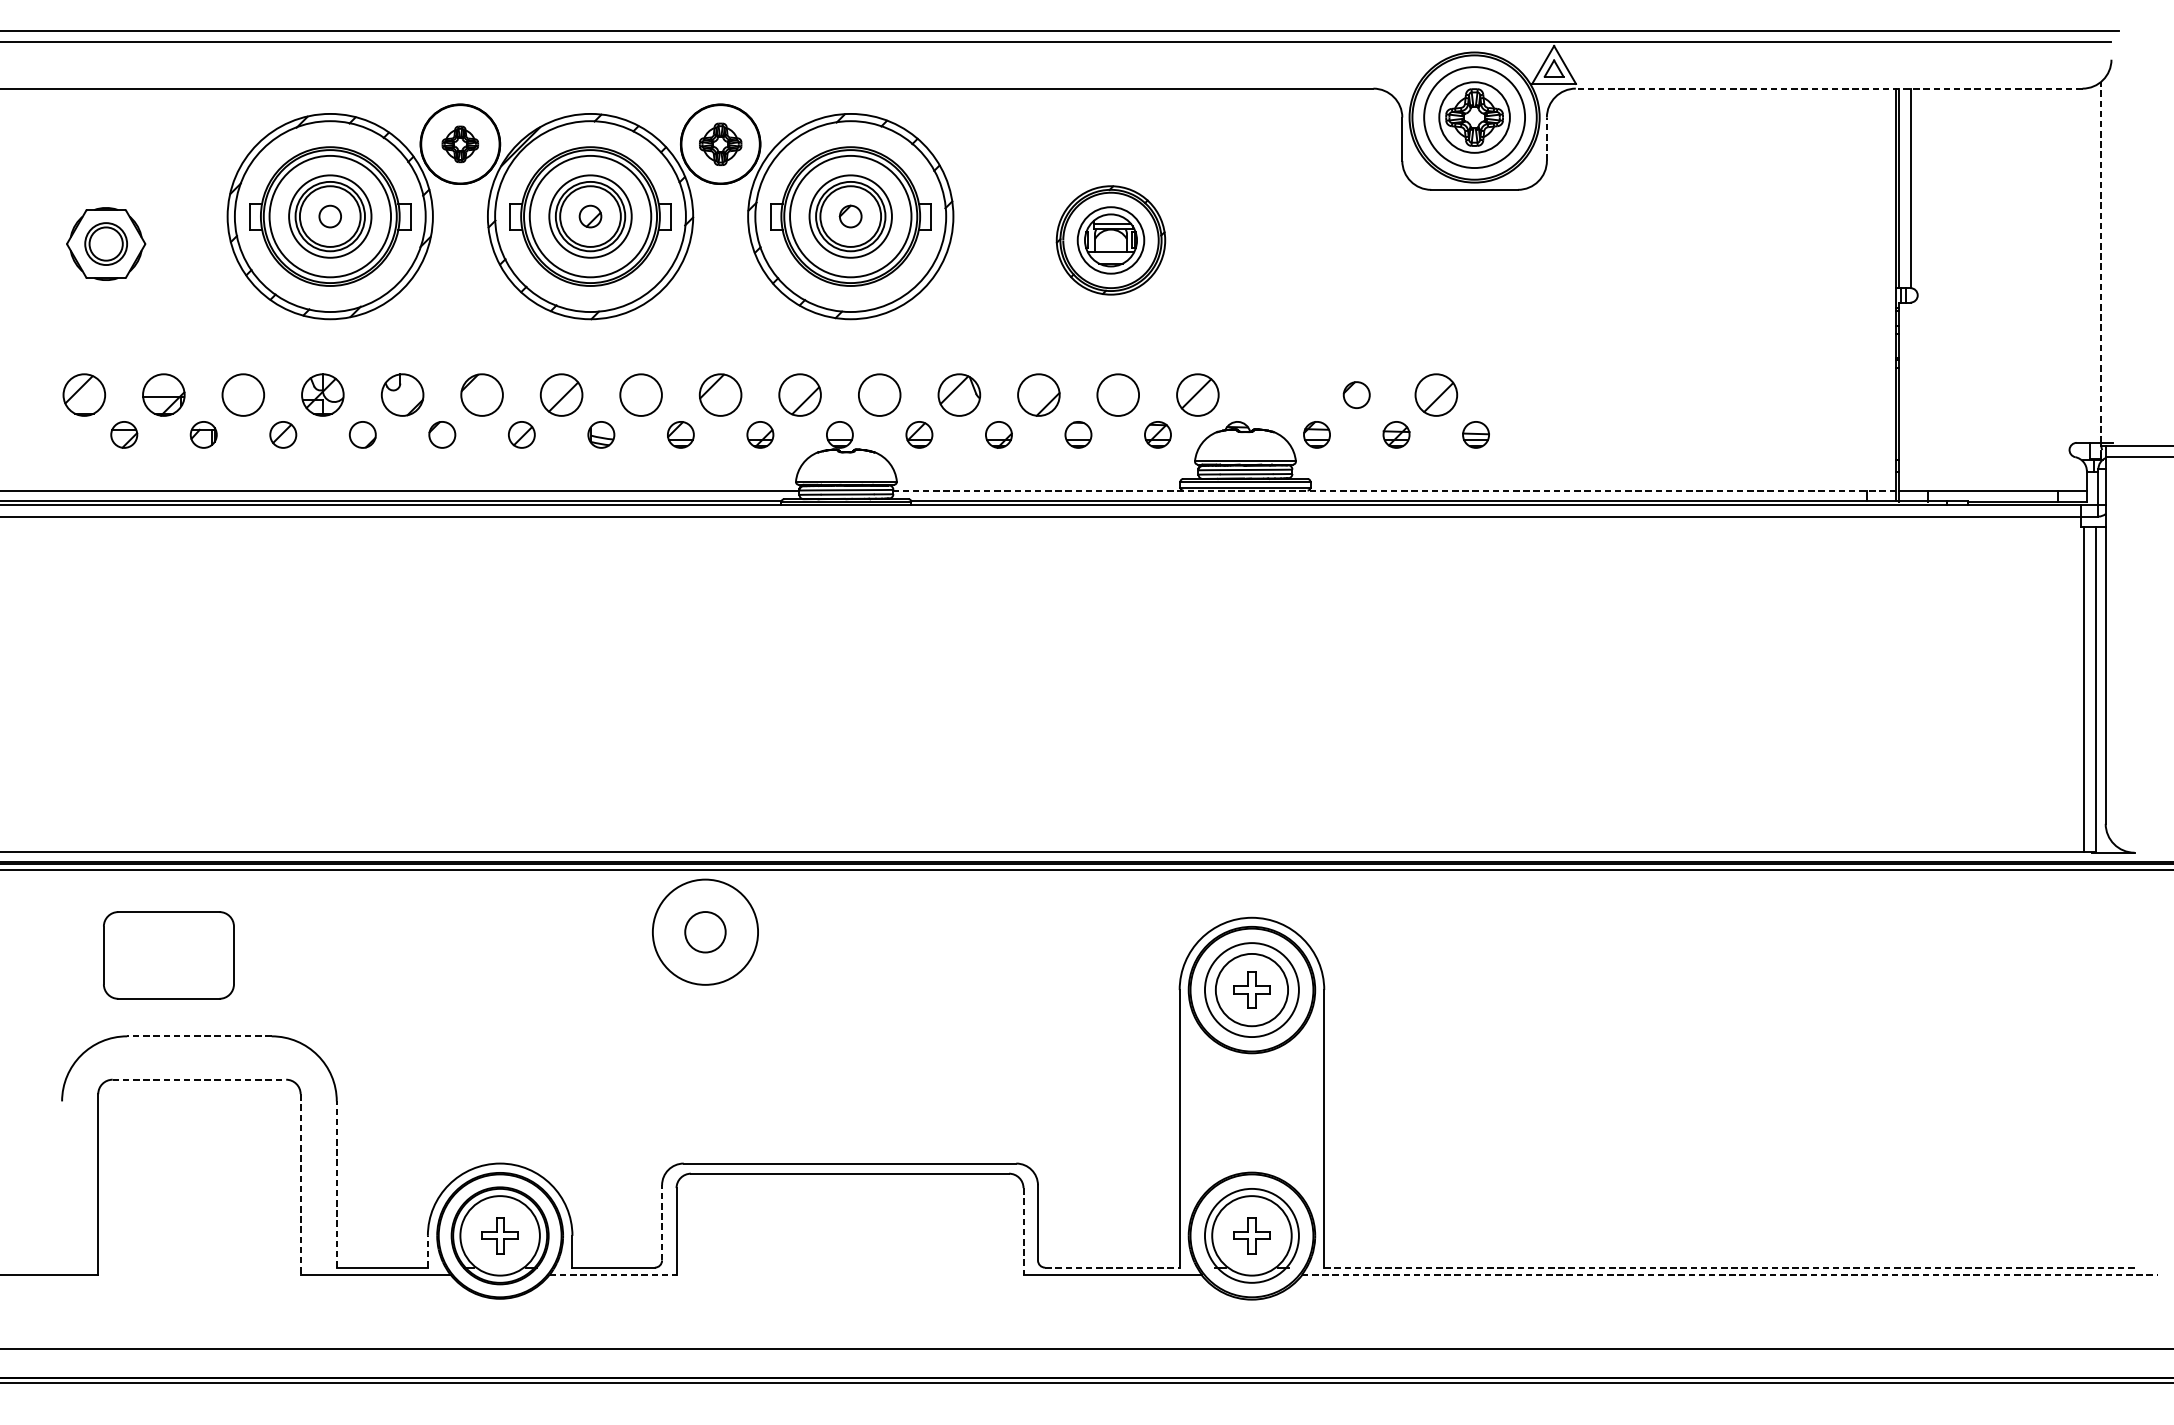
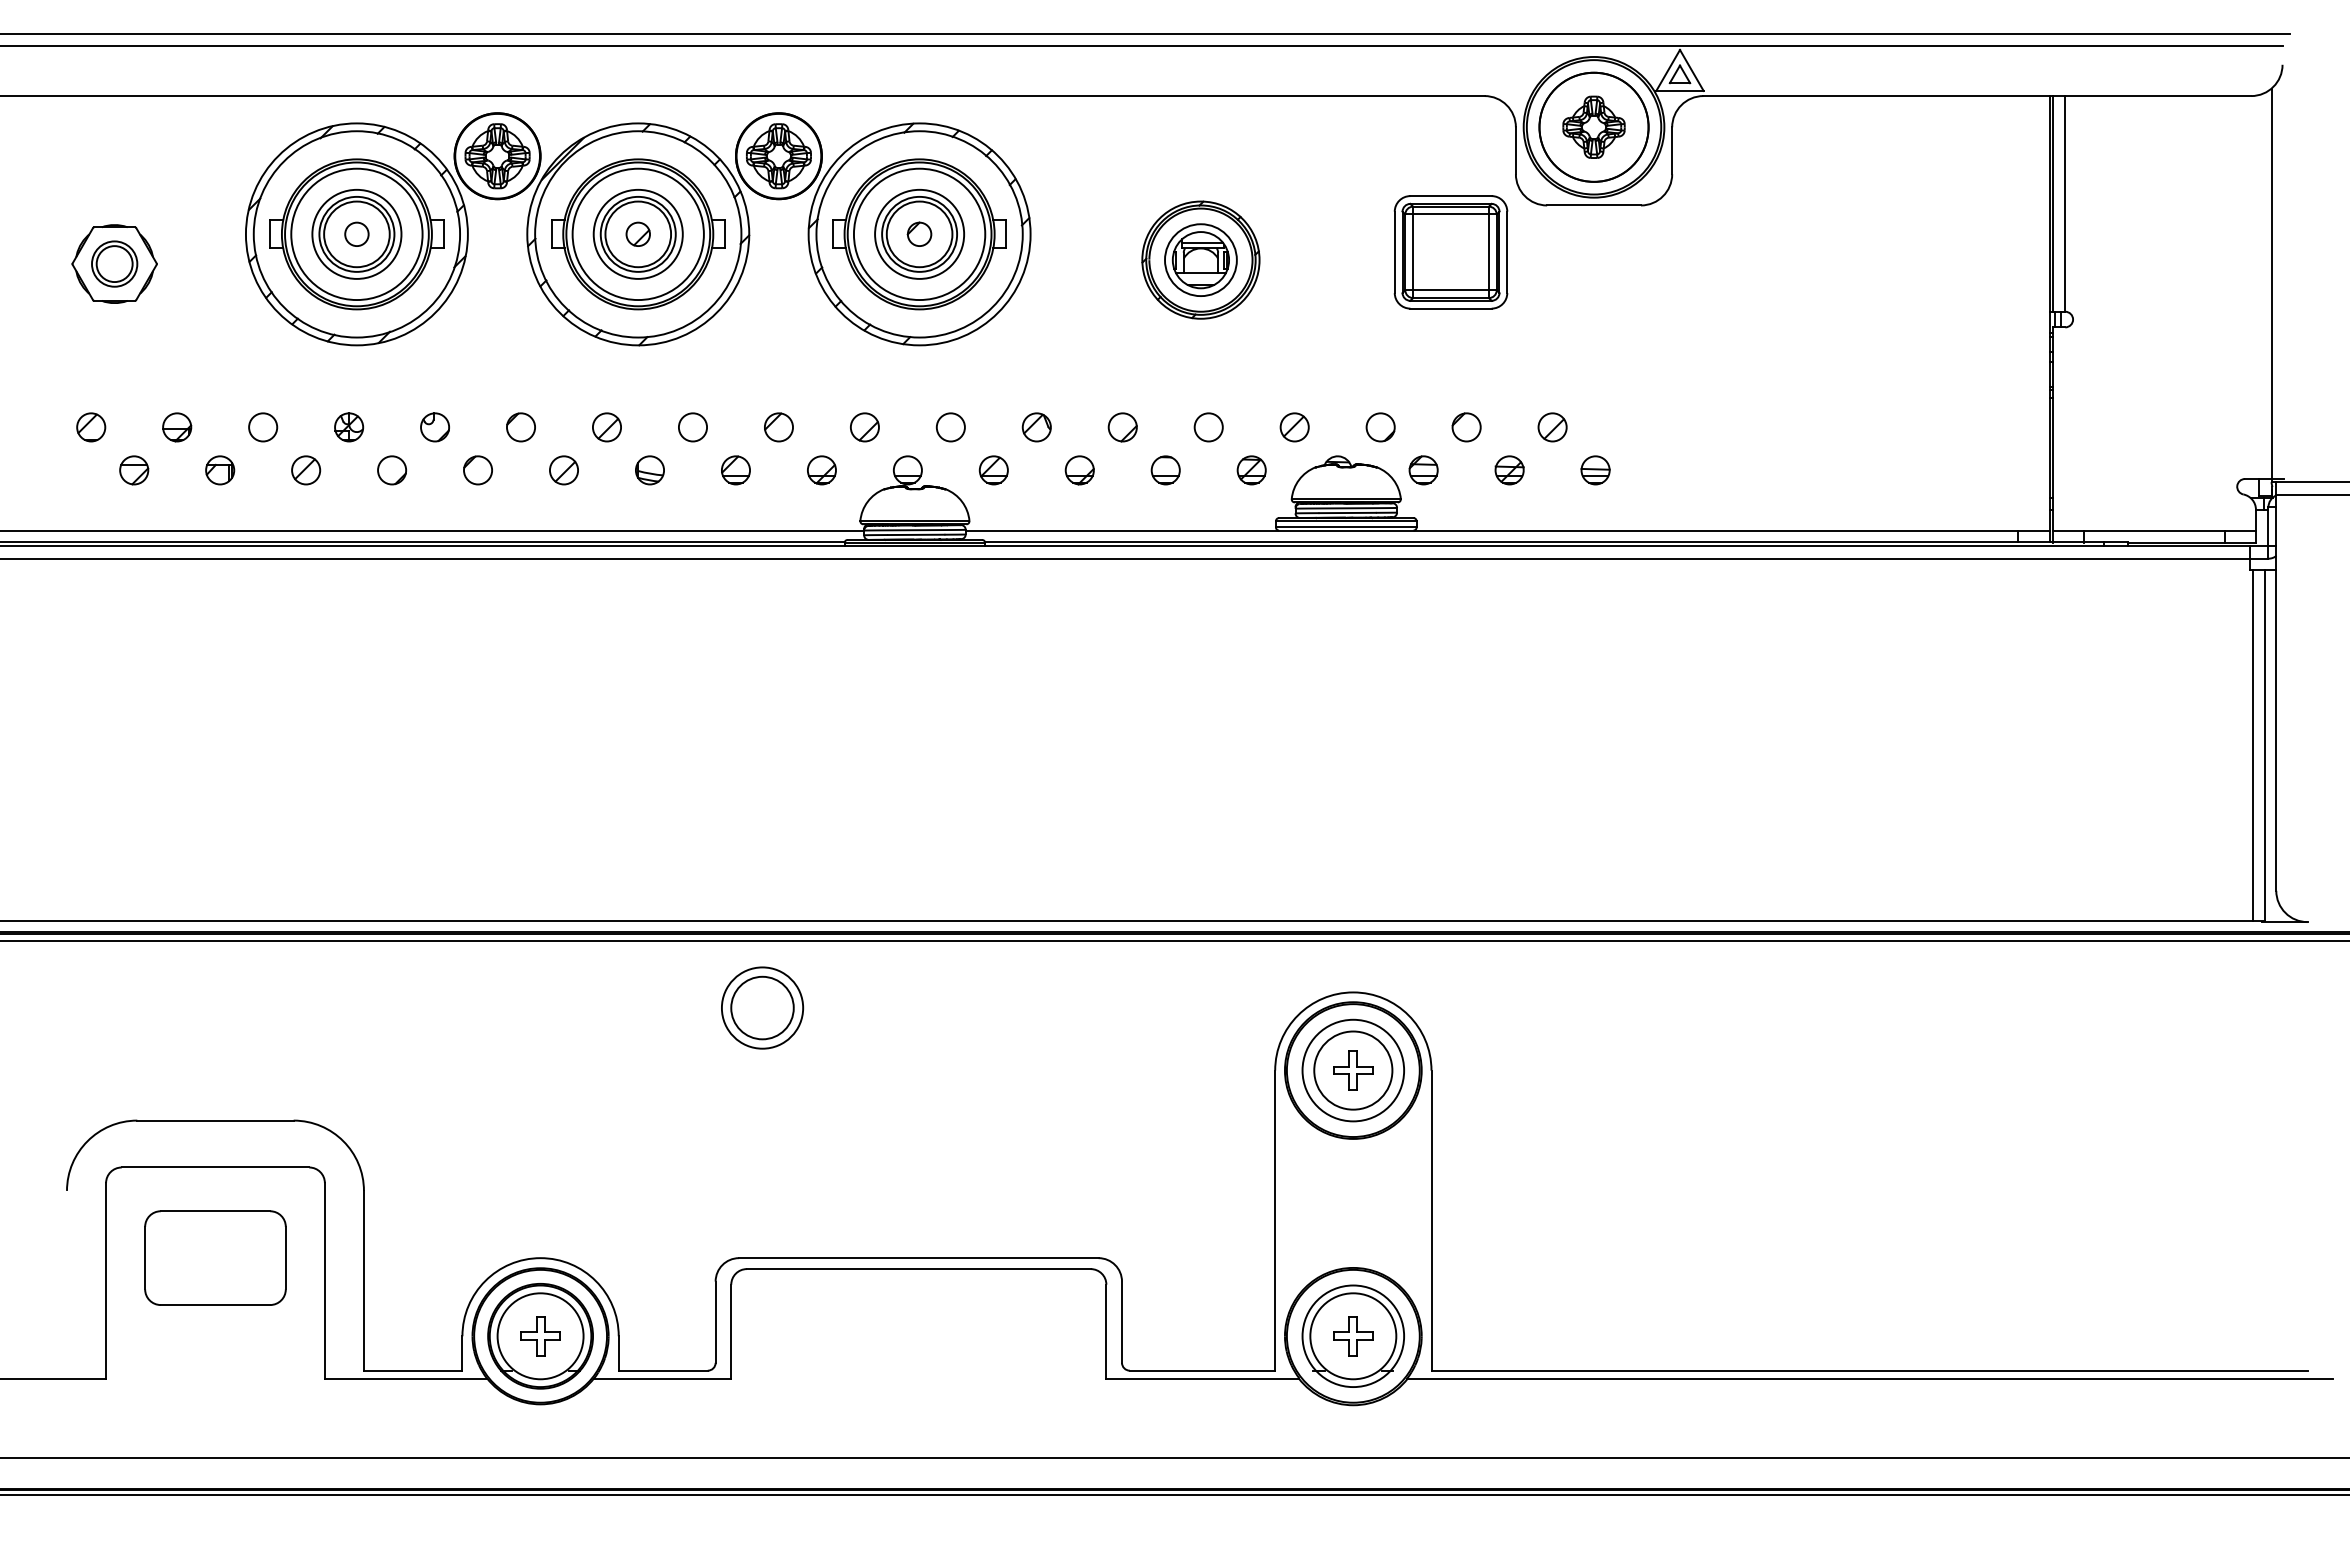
line: (1829, 89) -> (1977, 96), dashed -> solid
circle: (1474, 116) -> (1593, 126), size x1.43
line: (1547, 138) -> (1672, 150), dashed -> solid
part: (460, 144) -> (497, 156), size x1.67
part: (720, 144) -> (778, 156), size x1.43
part: (1341, 233) -> (1450, 252), added
line: (2101, 262) -> (2271, 283), dashed -> solid
part: (84, 395) -> (91, 427), size x0.62
part: (164, 395) -> (177, 427), size x0.62
circle: (243, 395) -> (263, 427), size x0.62
part: (323, 395) -> (349, 427), size x0.62
part: (402, 395) -> (434, 427), size x0.62
circle: (481, 395) -> (520, 427), size x0.62
part: (561, 395) -> (606, 427), size x0.62
circle: (640, 395) -> (692, 427), size x0.62
part: (720, 395) -> (778, 427), size x0.62
part: (799, 395) -> (864, 427), size x0.62
circle: (879, 395) -> (950, 427), size x0.62
part: (958, 395) -> (1036, 427), size x0.62
part: (1038, 395) -> (1122, 427), size x0.62
circle: (1117, 395) -> (1208, 427), size x0.62
part: (1197, 395) -> (1294, 427), size x0.62
circle: (1277, 395) -> (1380, 427), added
part: (1436, 395) -> (1552, 427), size x0.62
line: (1394, 490) -> (1507, 530), dashed -> solid
circle: (705, 931) -> (762, 1007), size x0.71
circle: (705, 931) -> (762, 1007), size x1.43
part: (168, 954) -> (215, 1257), moved
line: (198, 1036) -> (214, 1120), dashed -> solid
line: (199, 1079) -> (215, 1167), dashed -> solid
line: (300, 1184) -> (324, 1280), dashed -> solid
line: (336, 1184) -> (363, 1280), dashed -> solid
line: (661, 1223) -> (715, 1322), dashed -> solid
line: (1023, 1231) -> (1106, 1331), dashed -> solid
line: (427, 1251) -> (462, 1353), dashed -> solid
line: (1112, 1267) -> (1202, 1370), dashed -> solid
line: (1730, 1267) -> (1870, 1370), dashed -> solid
line: (612, 1274) -> (662, 1378), dashed -> solid
line: (1730, 1274) -> (1870, 1378), dashed -> solid

